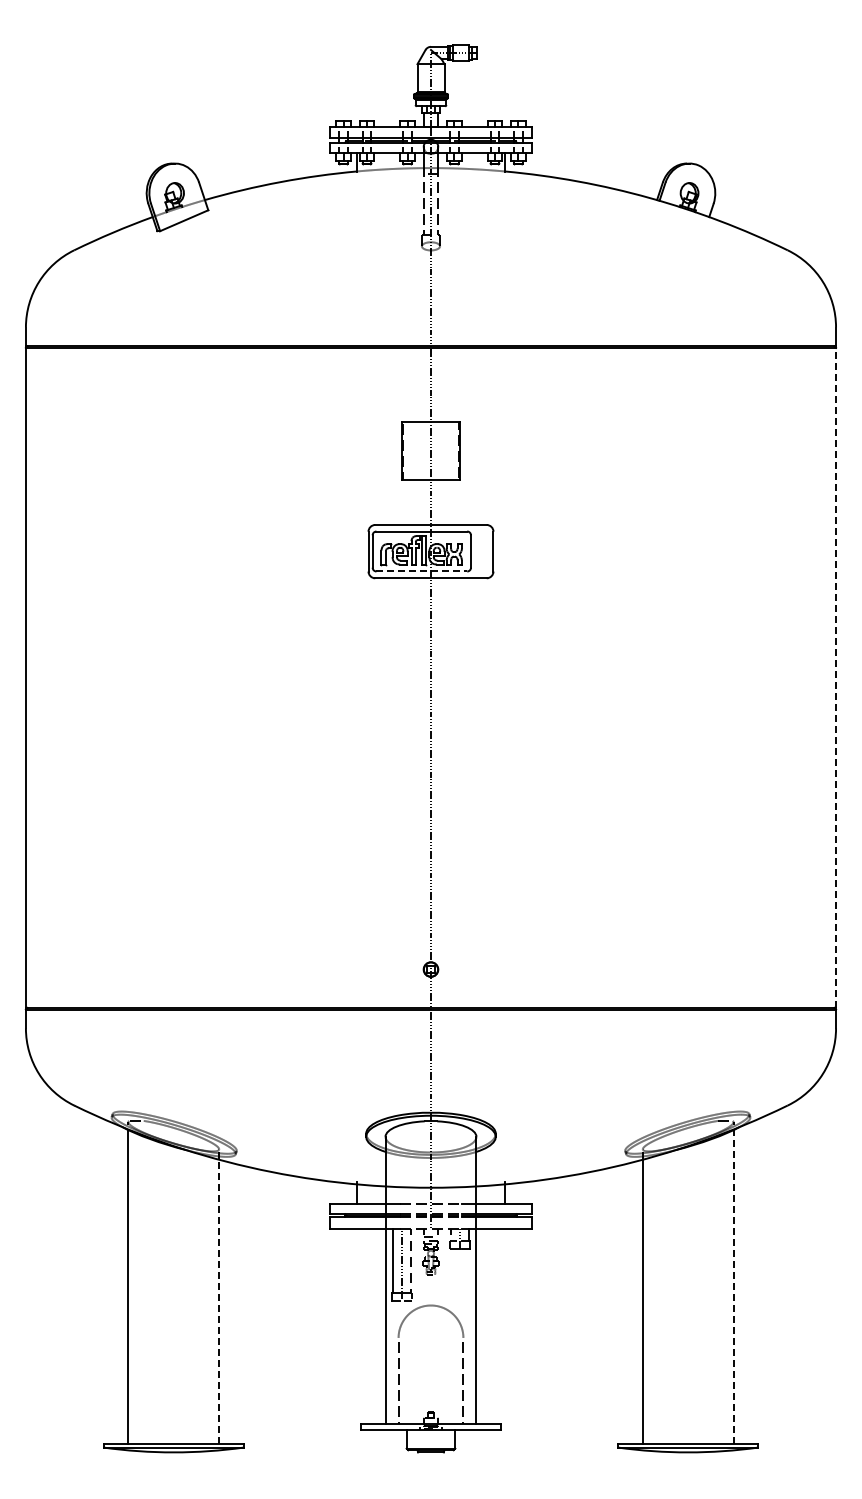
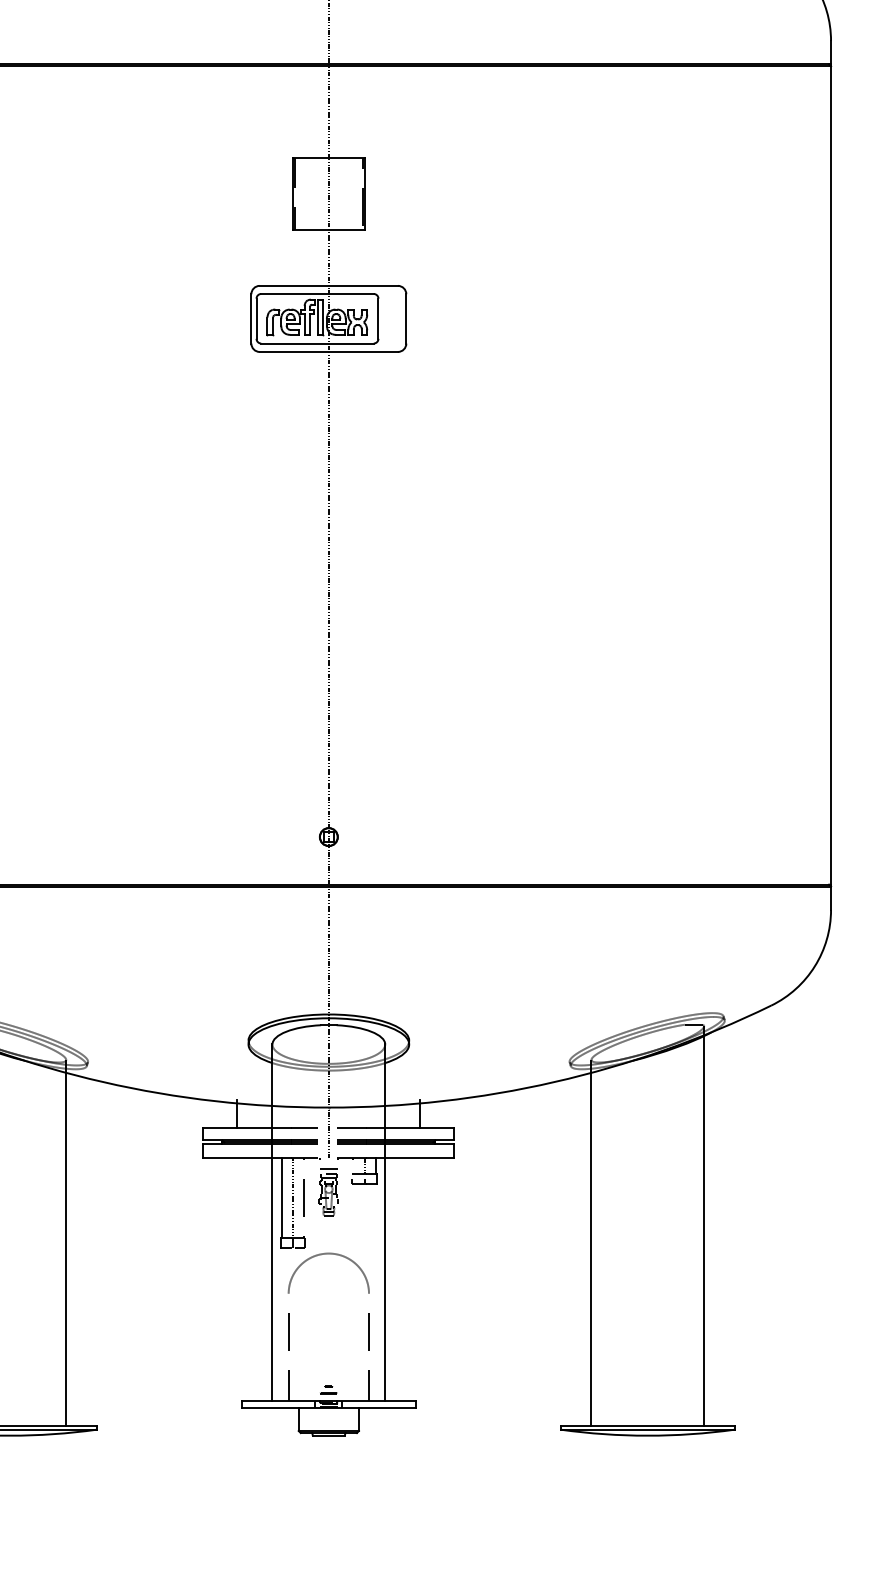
line: (422, 571) -> (318, 343), dashed -> solid
line: (836, 677) -> (831, 474), dashed -> solid
line: (733, 1286) -> (703, 1230), dashed -> solid
line: (219, 1301) -> (66, 1248), dashed -> solid

